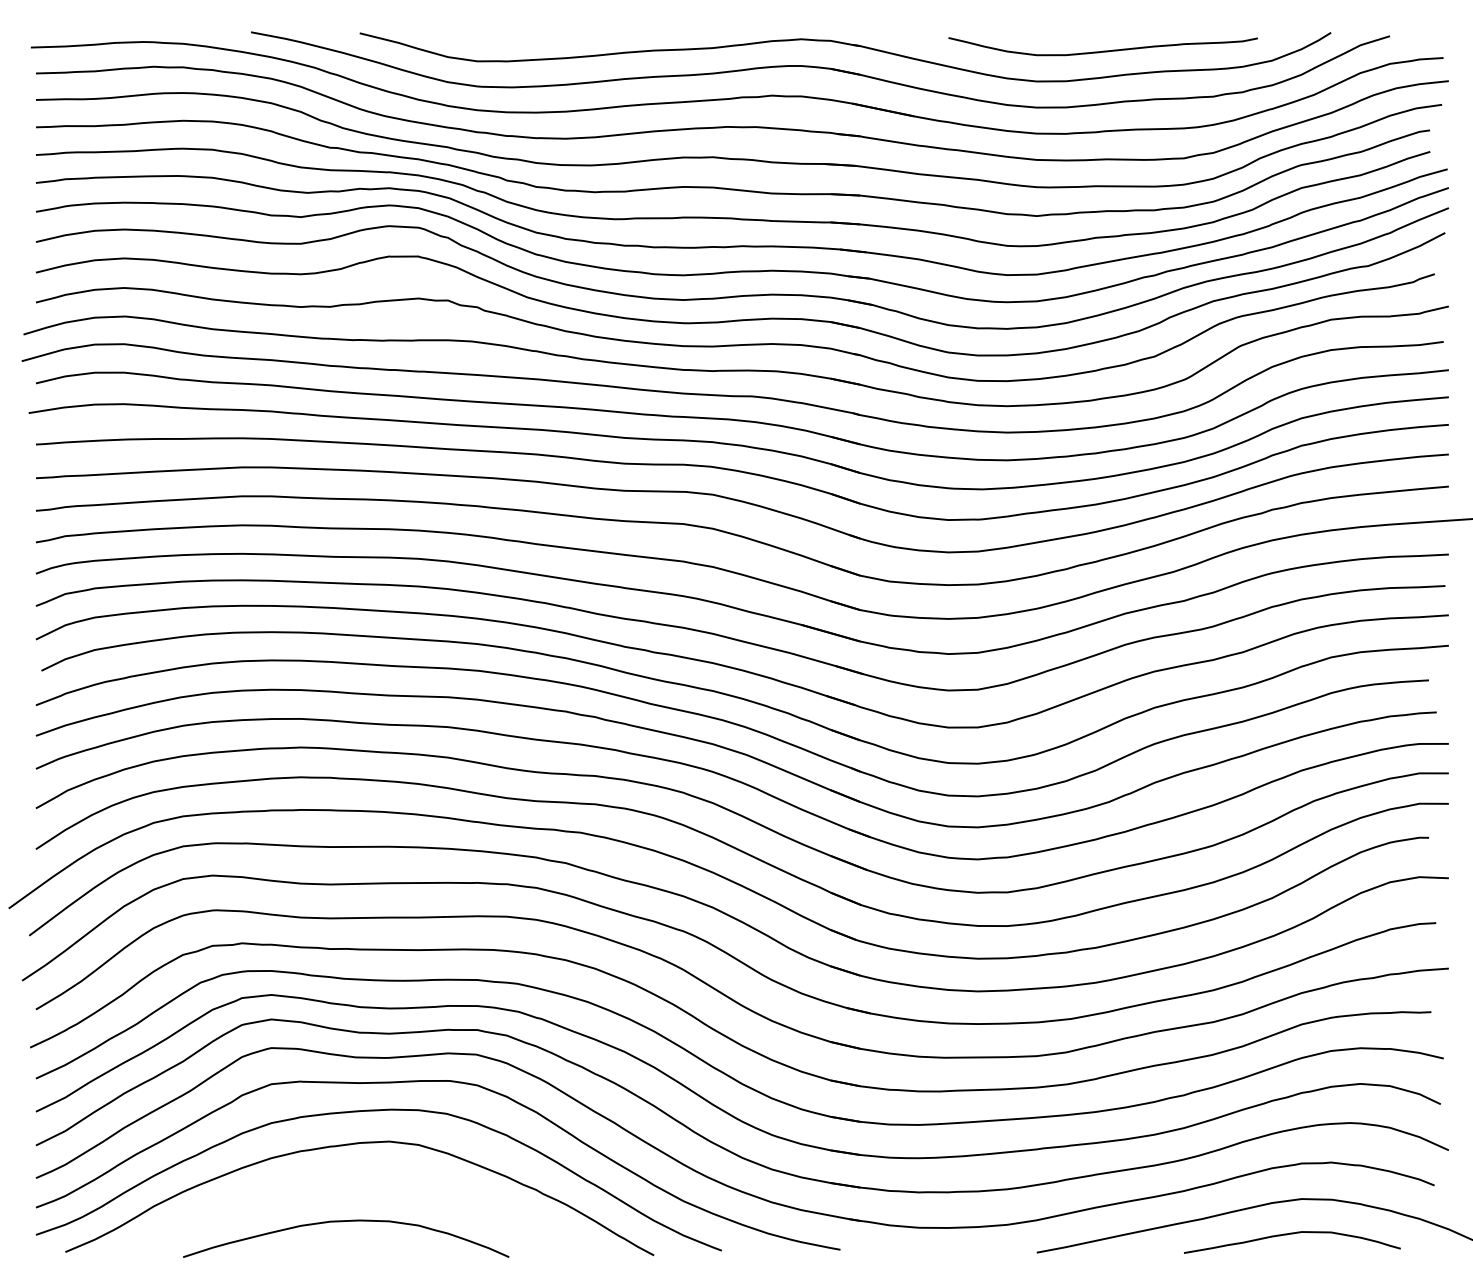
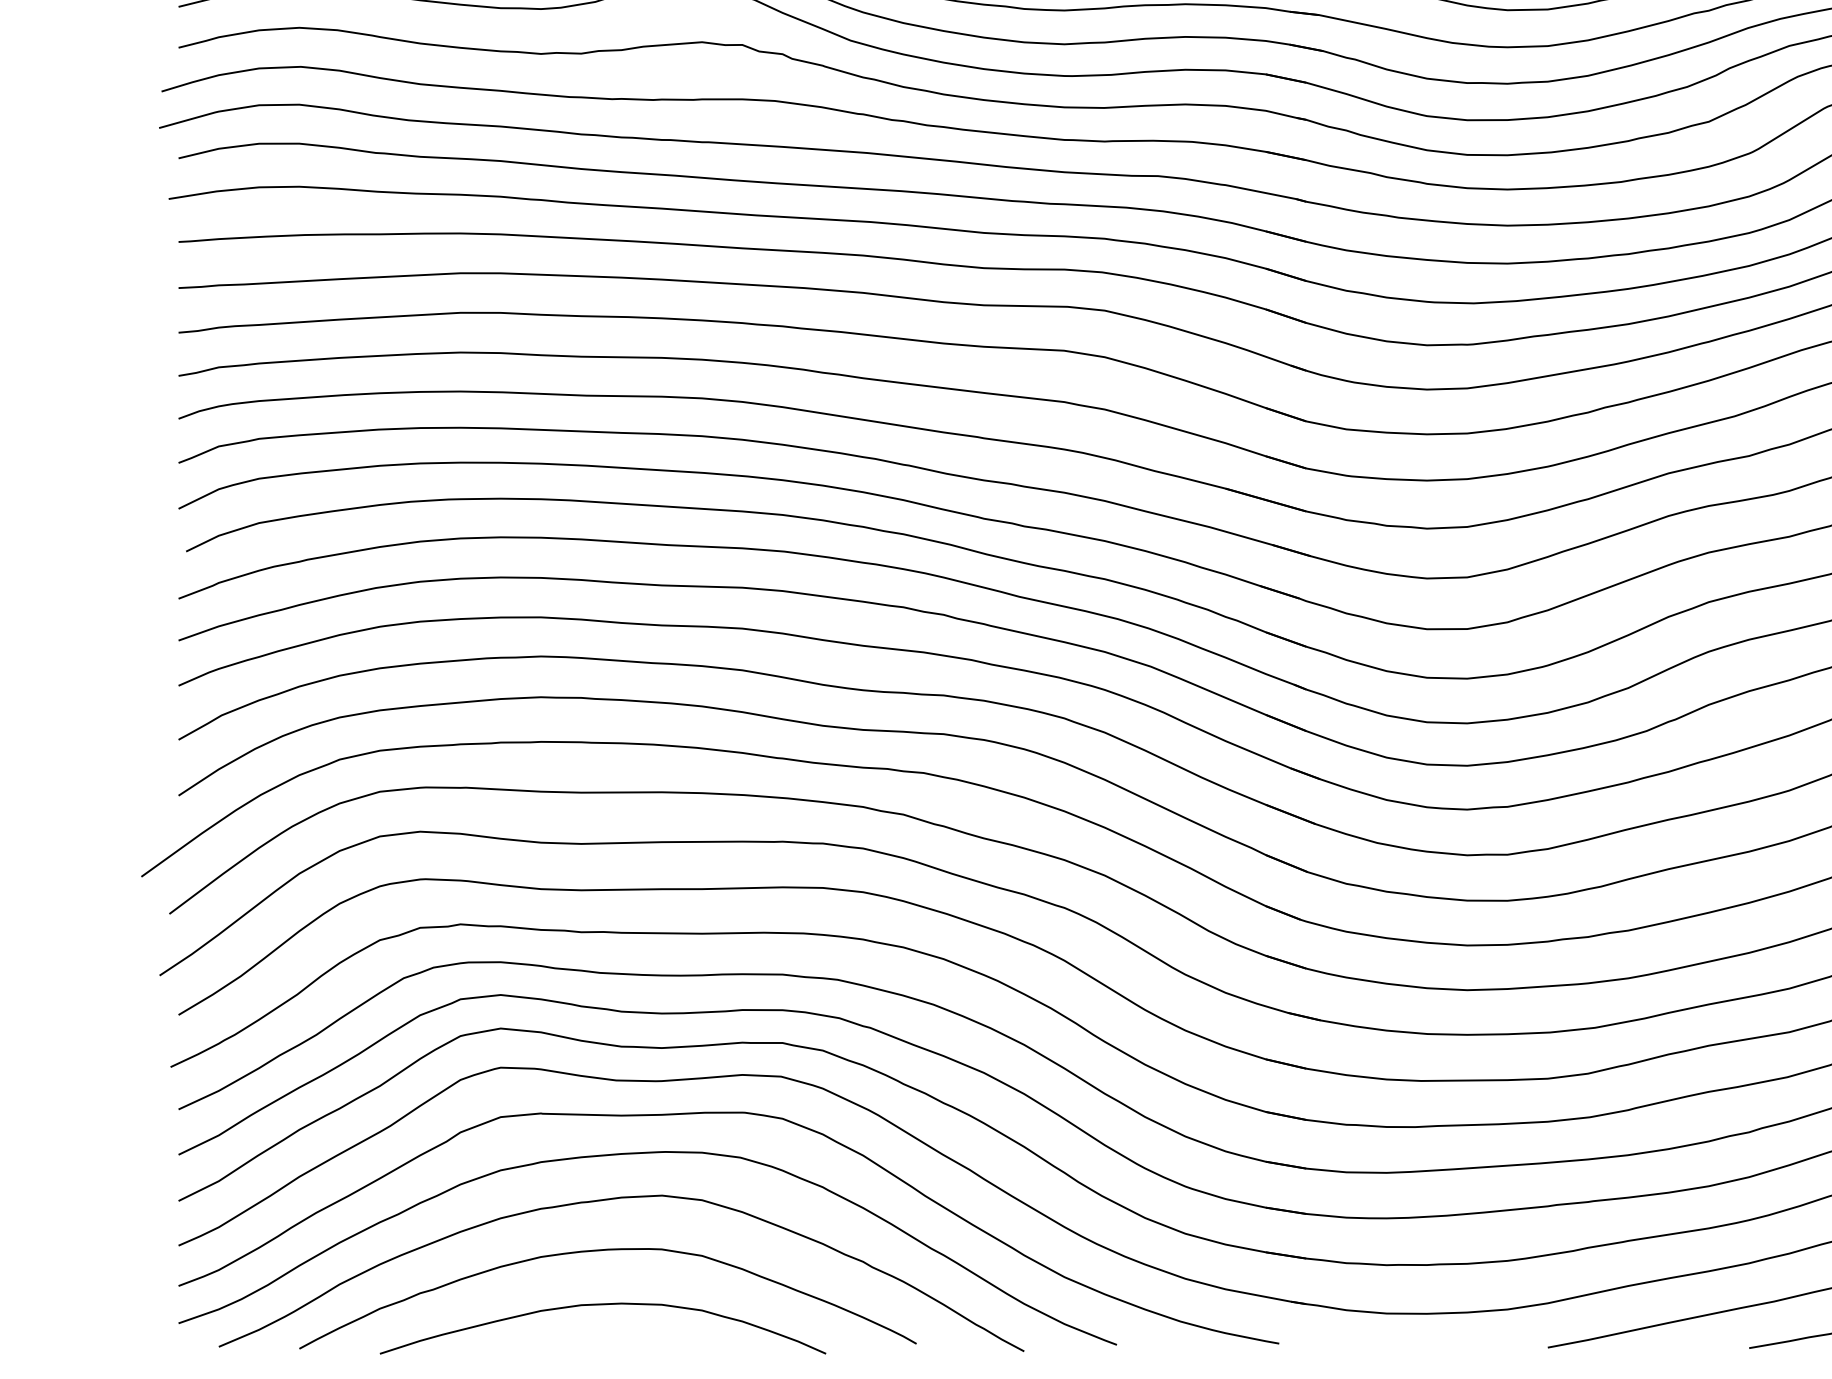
curve: (348, 1182) -> (606, 1251), added

